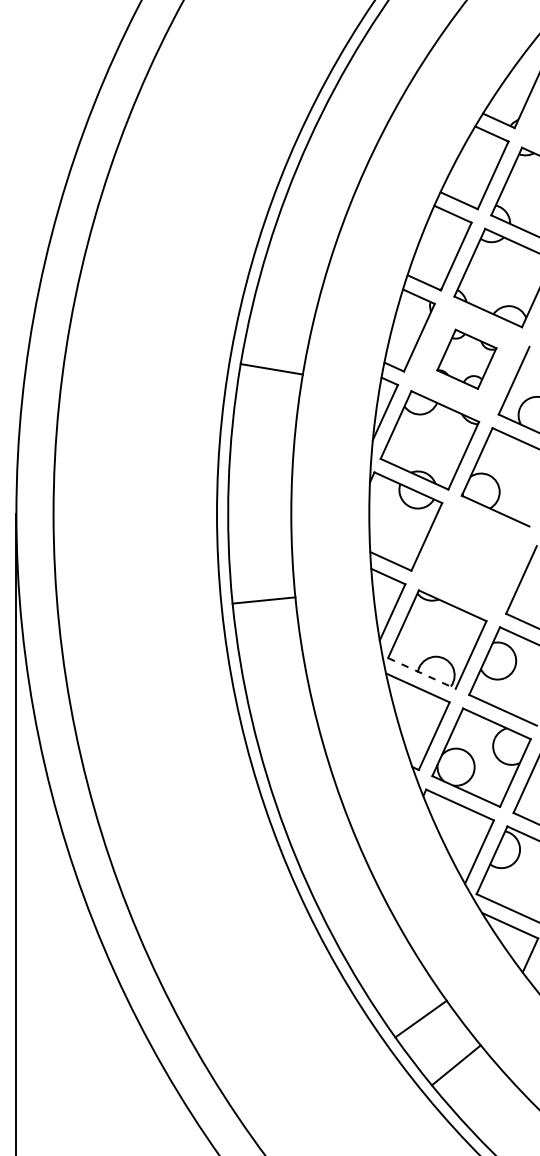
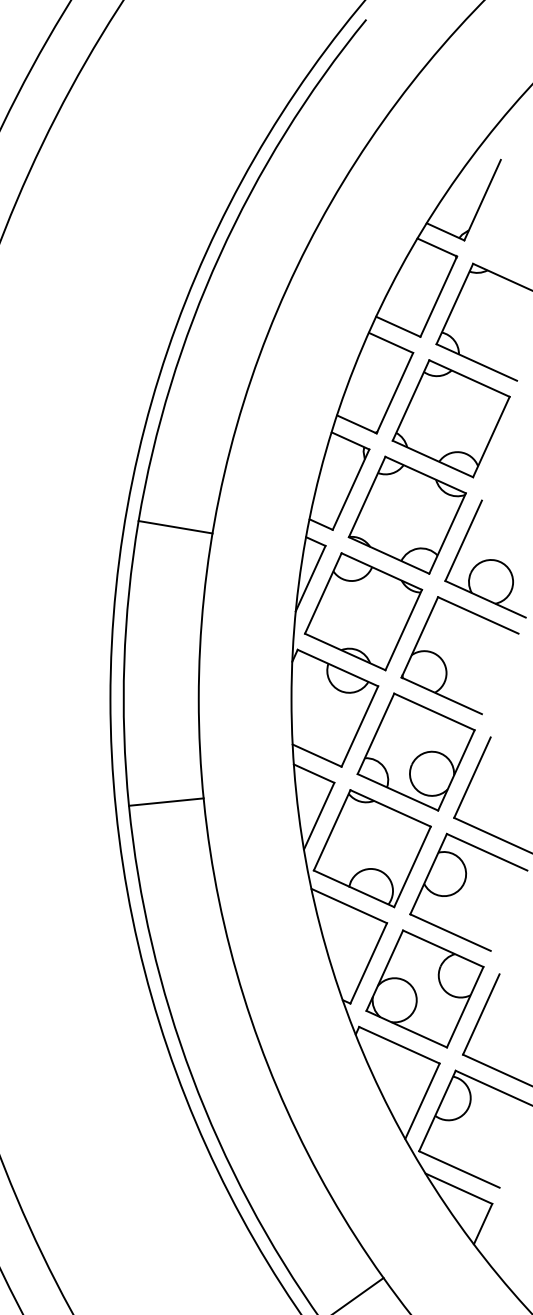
part: (466, 359) -> (407, 515), size x1.67
part: (473, 558) -> (415, 752), added
line: (422, 673) -> (354, 888), dashed -> solid

